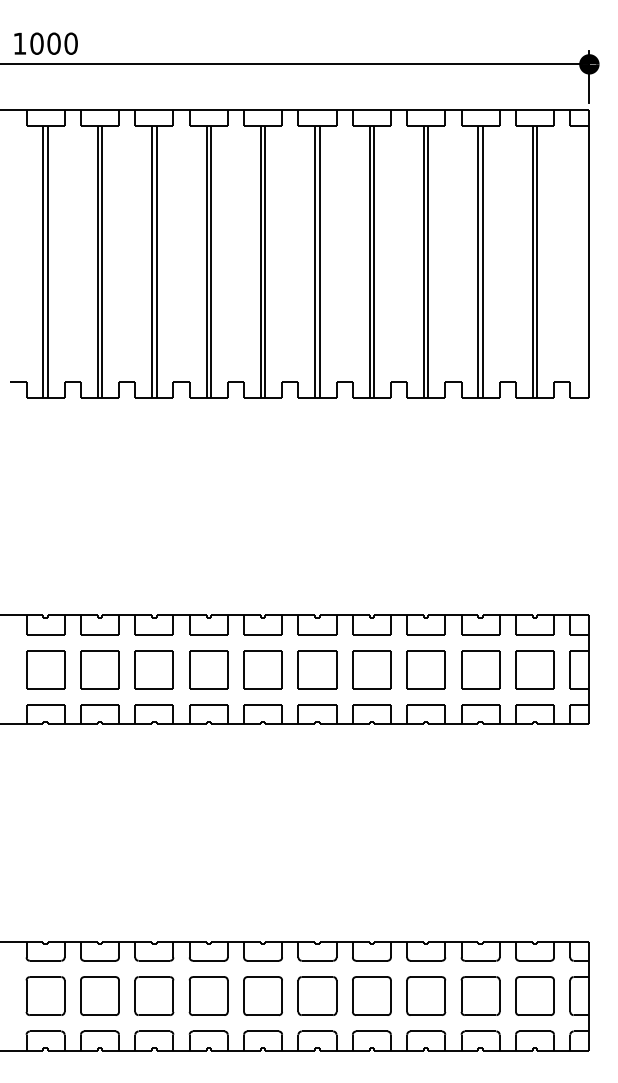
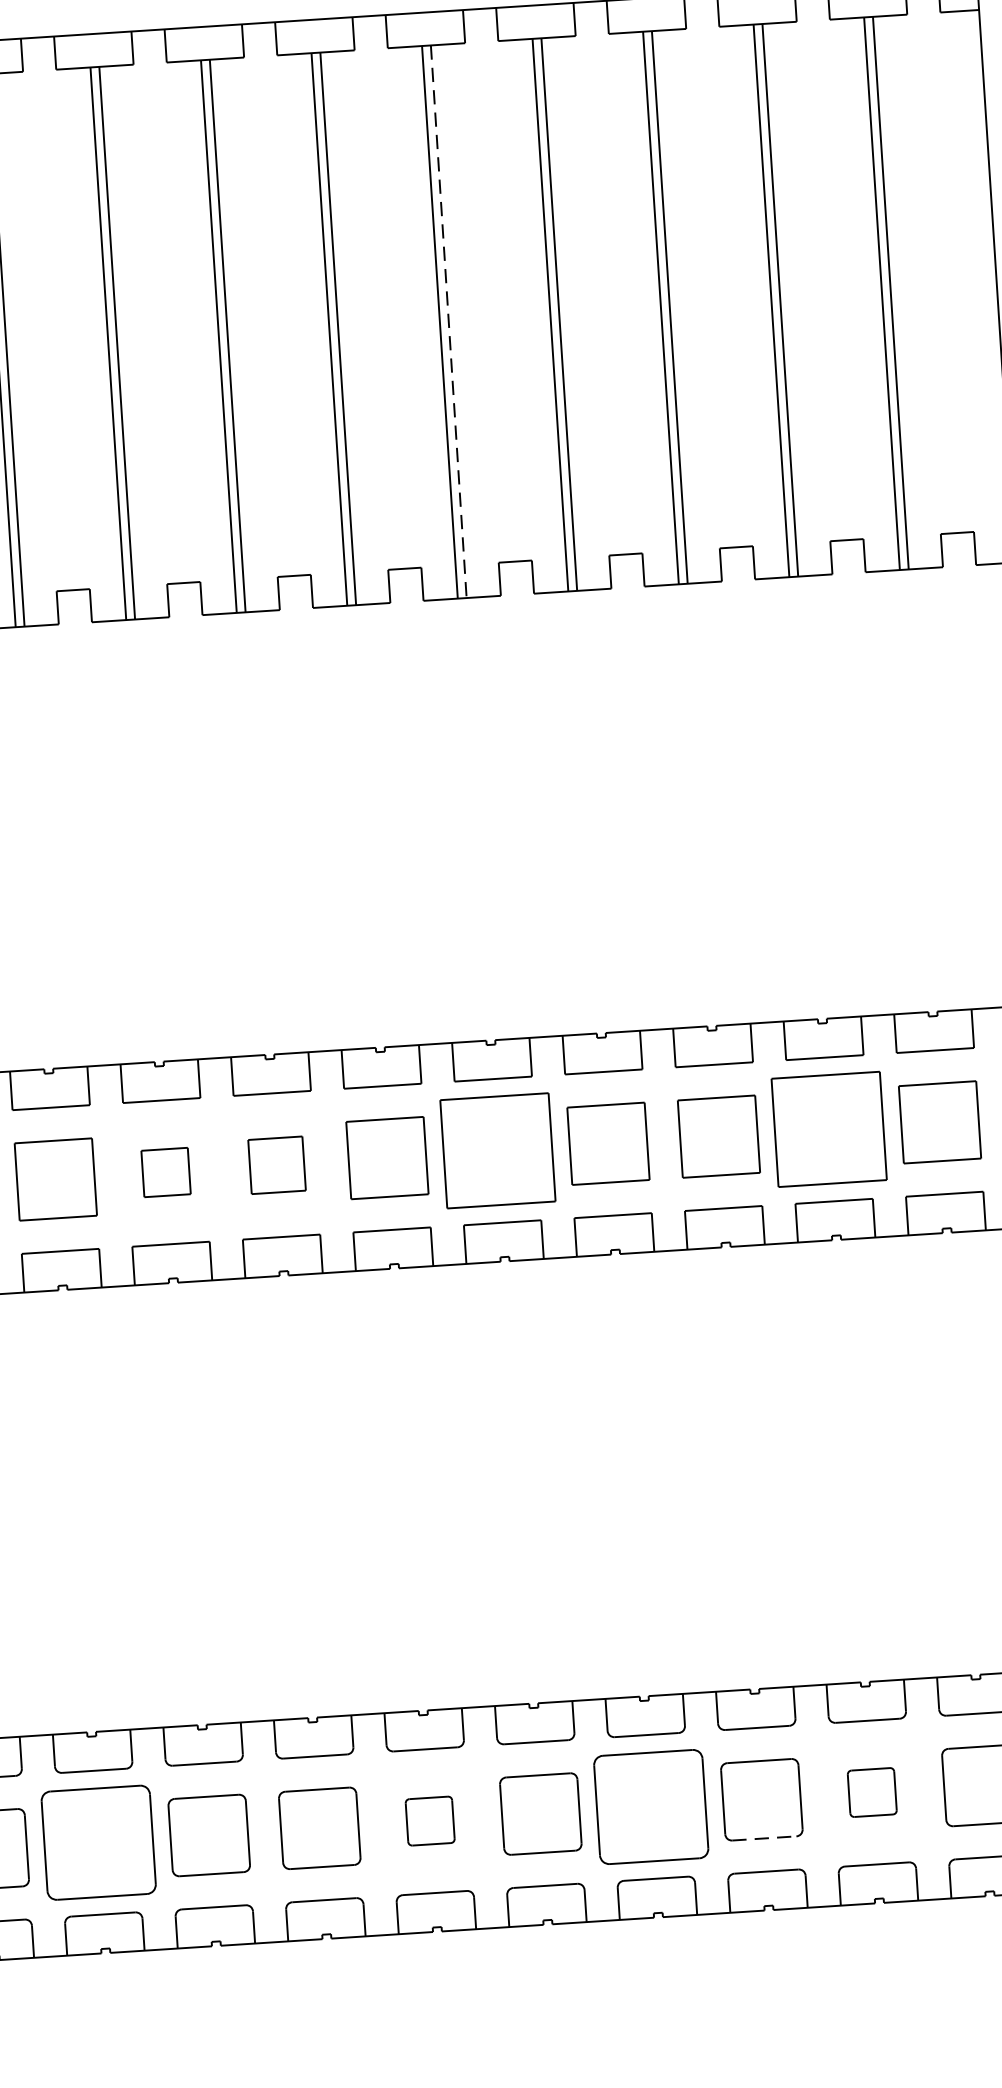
line: (319, 262) -> (448, 322), solid -> dashed
part: (153, 669) -> (164, 1171), size x0.6
part: (208, 669) -> (276, 1164), size x0.7
part: (317, 669) -> (497, 1150), size x1.4
part: (480, 669) -> (829, 1128), size x1.4
part: (99, 995) -> (97, 1841), size x1.4
part: (262, 995) -> (428, 1820), size x0.6
part: (371, 995) -> (650, 1805), size x1.4
part: (480, 995) -> (872, 1791), size x0.6
line: (426, 1015) -> (764, 1839), solid -> dashed

